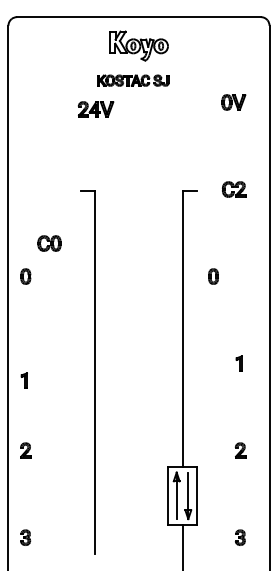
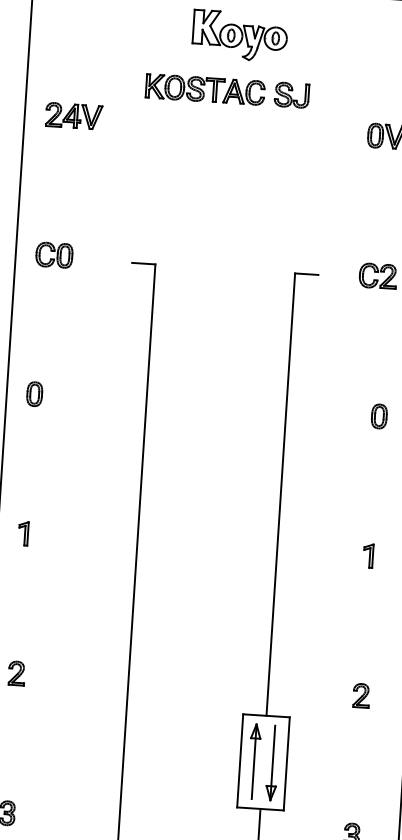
part: (133, 80) -> (227, 90), size x1.43
part: (95, 109) -> (73, 116), moved
part: (49, 243) -> (54, 255), moved
part: (213, 276) -> (379, 416), moved
part: (23, 380) -> (22, 533), moved

